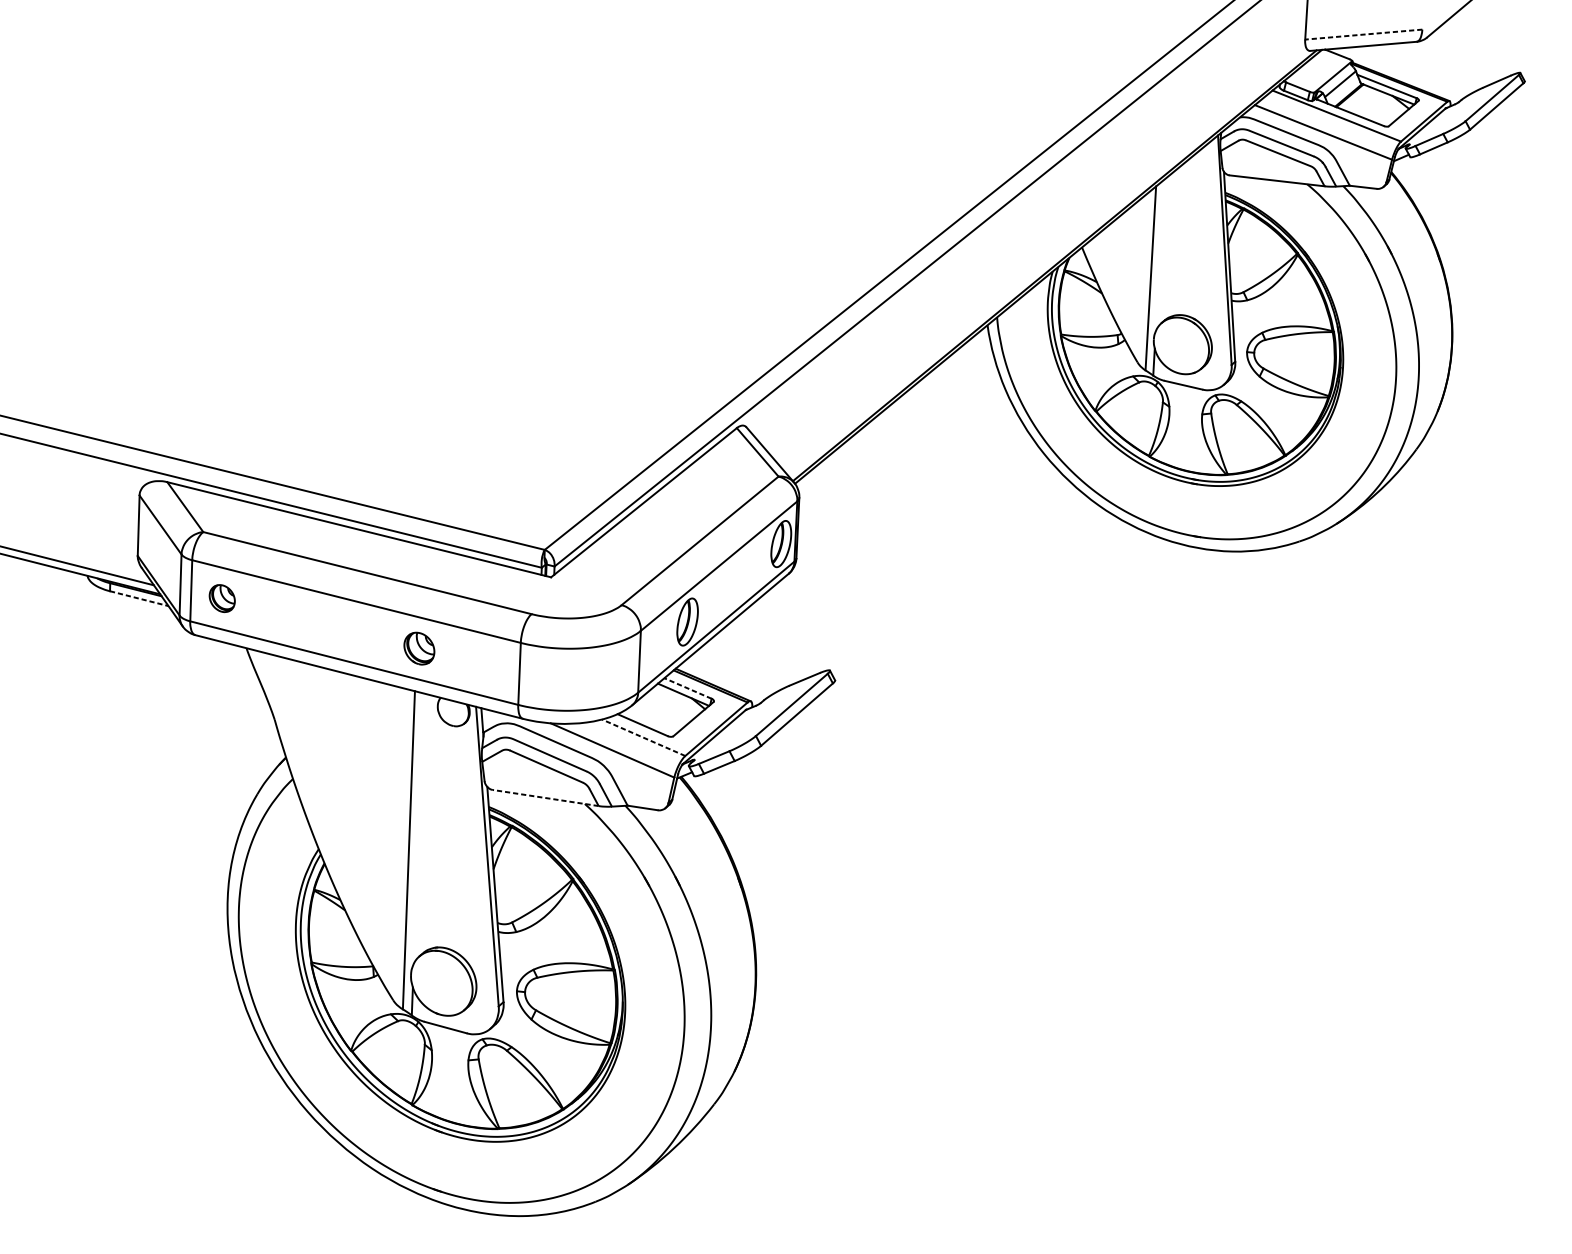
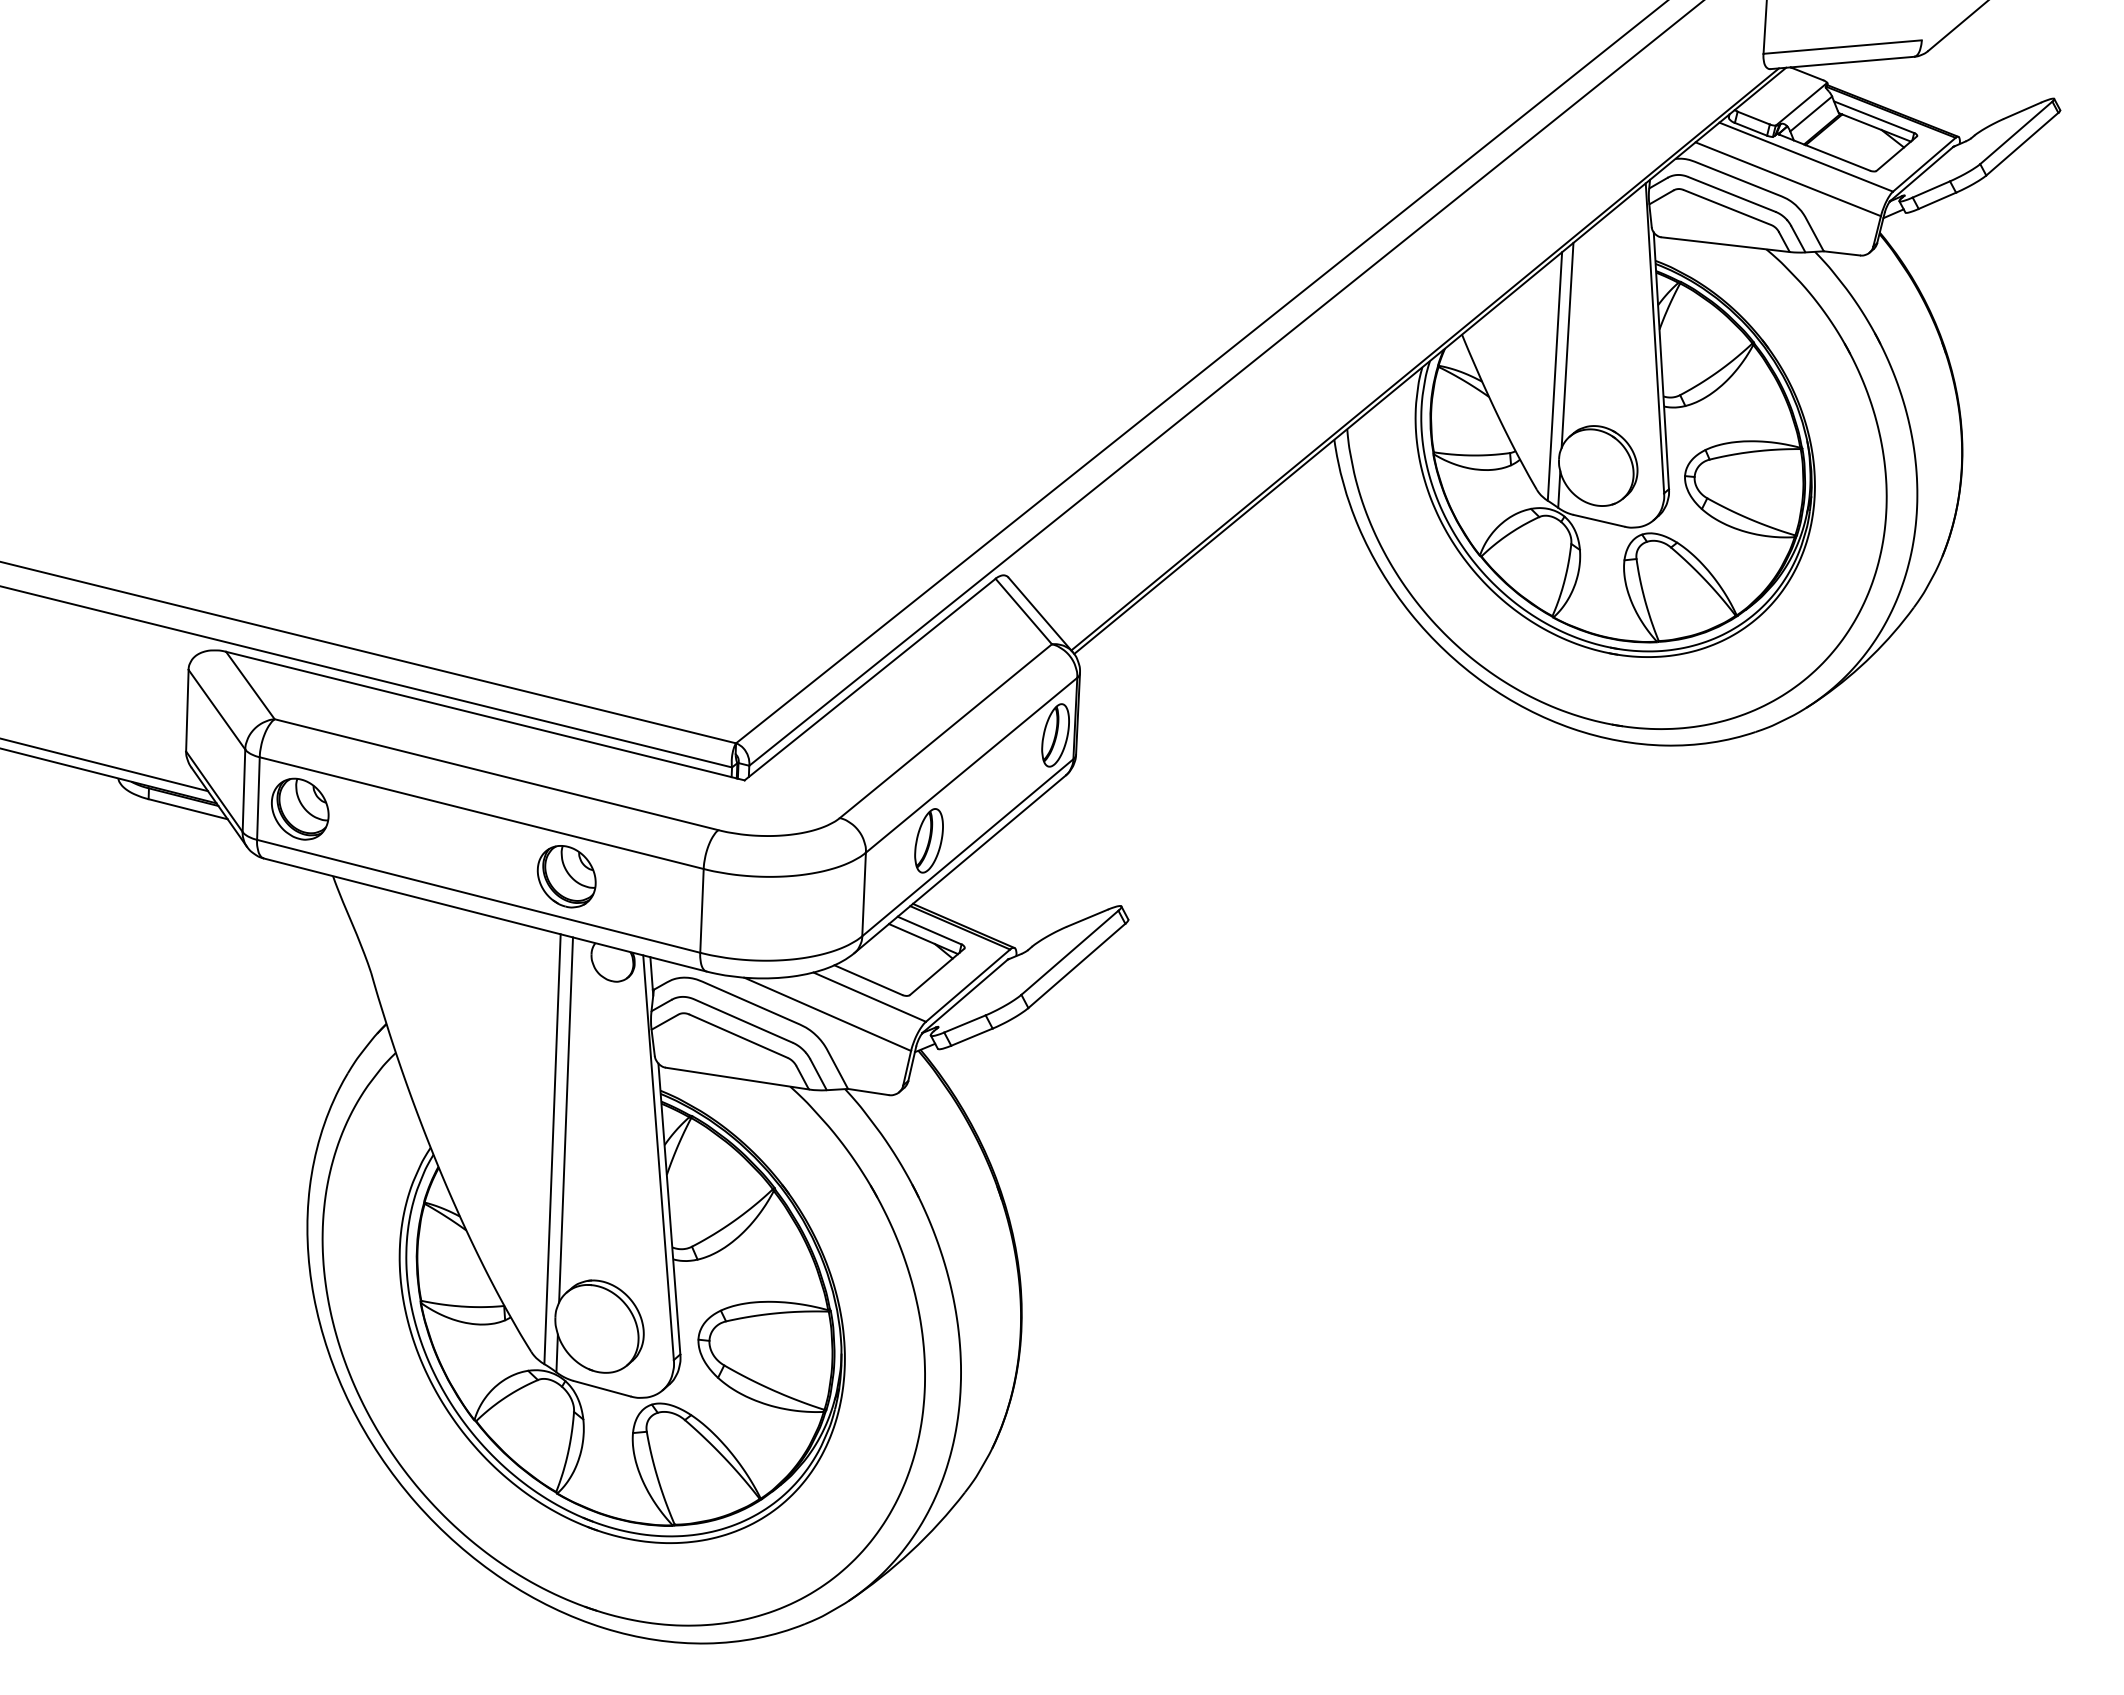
line: (1363, 34) -> (1842, 47), dashed -> solid
line: (1160, 254) -> (1567, 344), added
line: (139, 598) -> (188, 809), dashed -> solid
part: (222, 598) -> (300, 808), size x1.67
part: (419, 648) -> (566, 876), size x1.43
line: (687, 688) -> (929, 930), dashed -> solid
line: (643, 737) -> (869, 996), dashed -> solid
line: (545, 797) -> (736, 1078), dashed -> solid
line: (419, 828) -> (566, 1119), added

